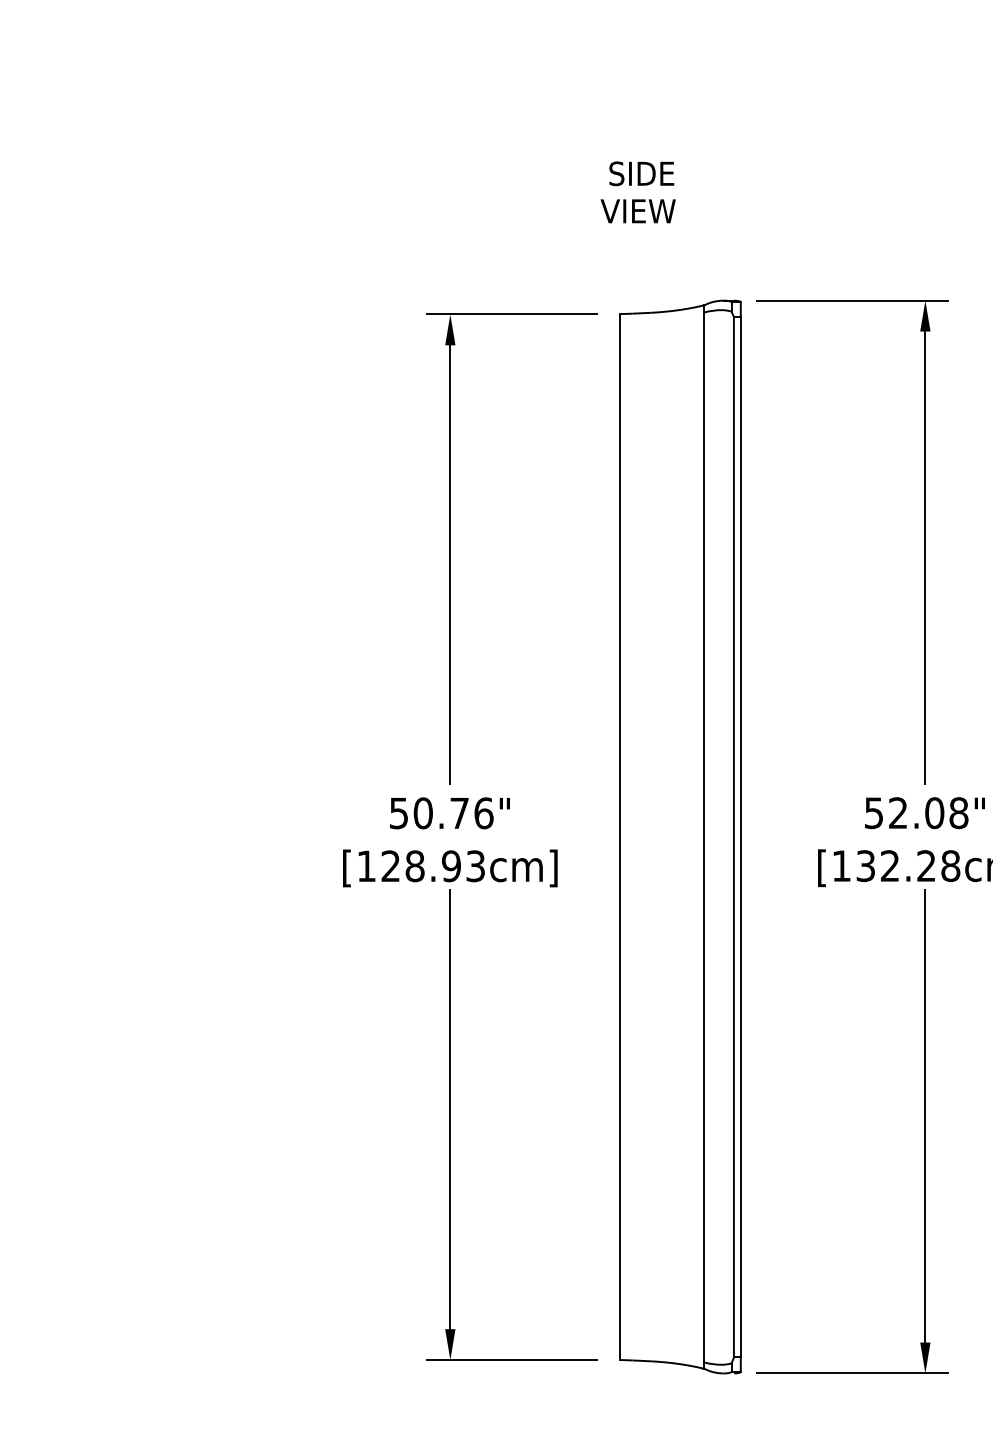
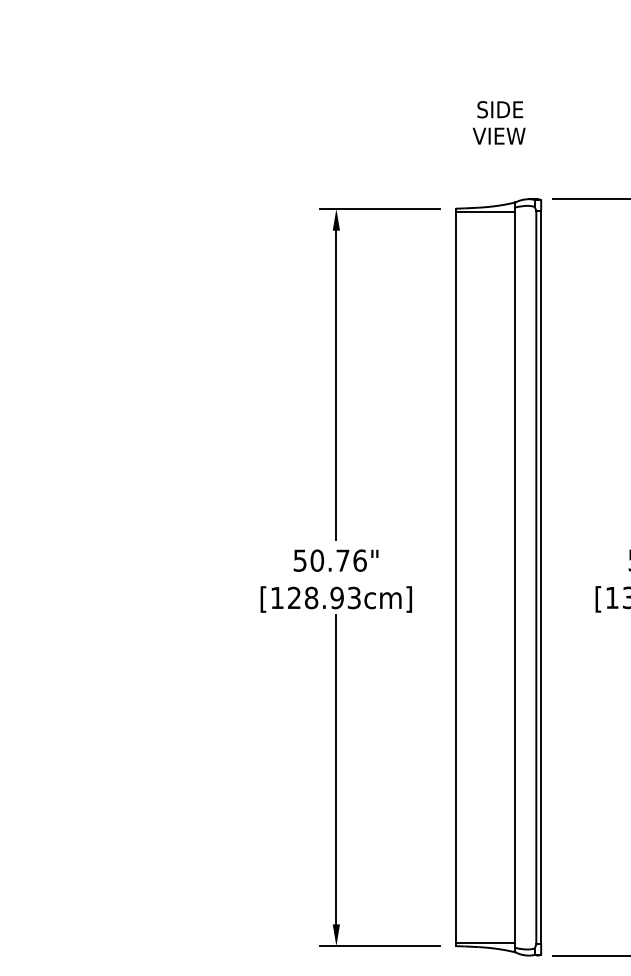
text: (641, 173) -> (500, 109), moved
text: (637, 211) -> (498, 136), moved
line: (662, 319) -> (485, 212), added
line: (662, 1355) -> (485, 942), added

